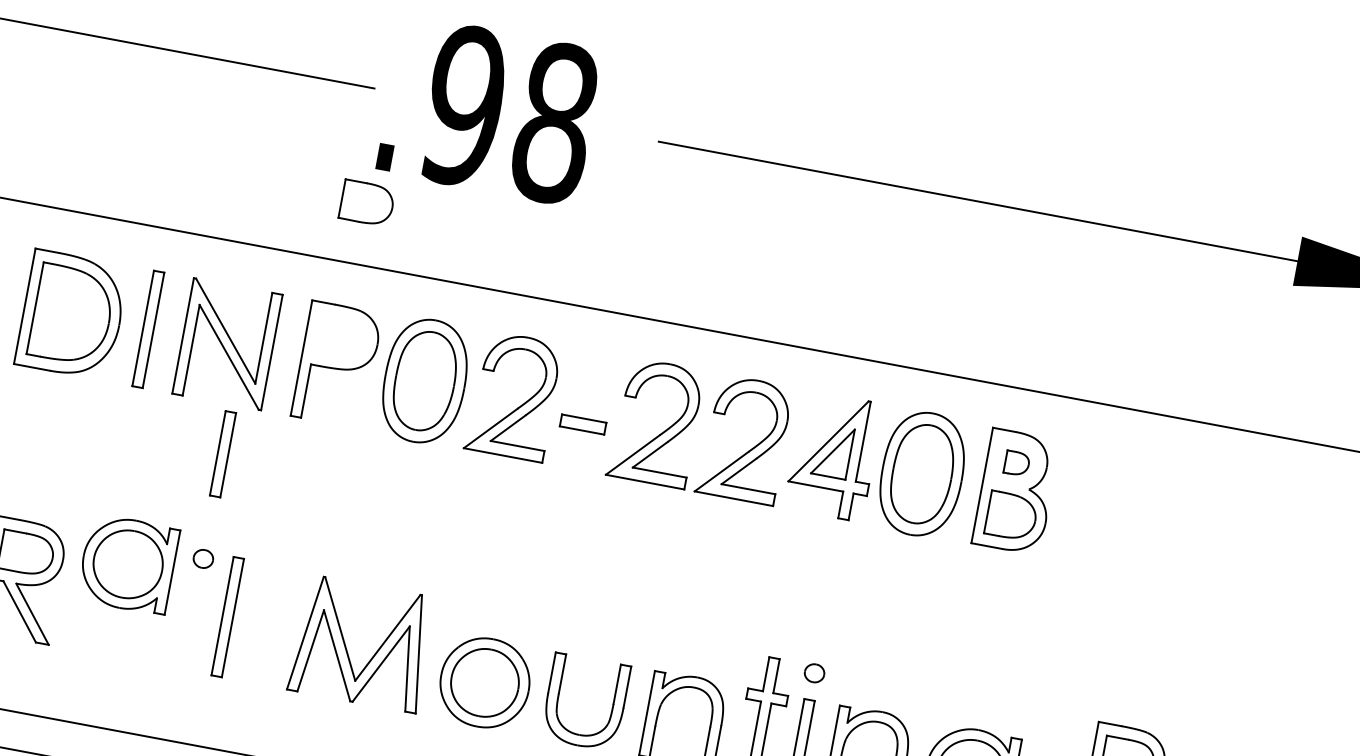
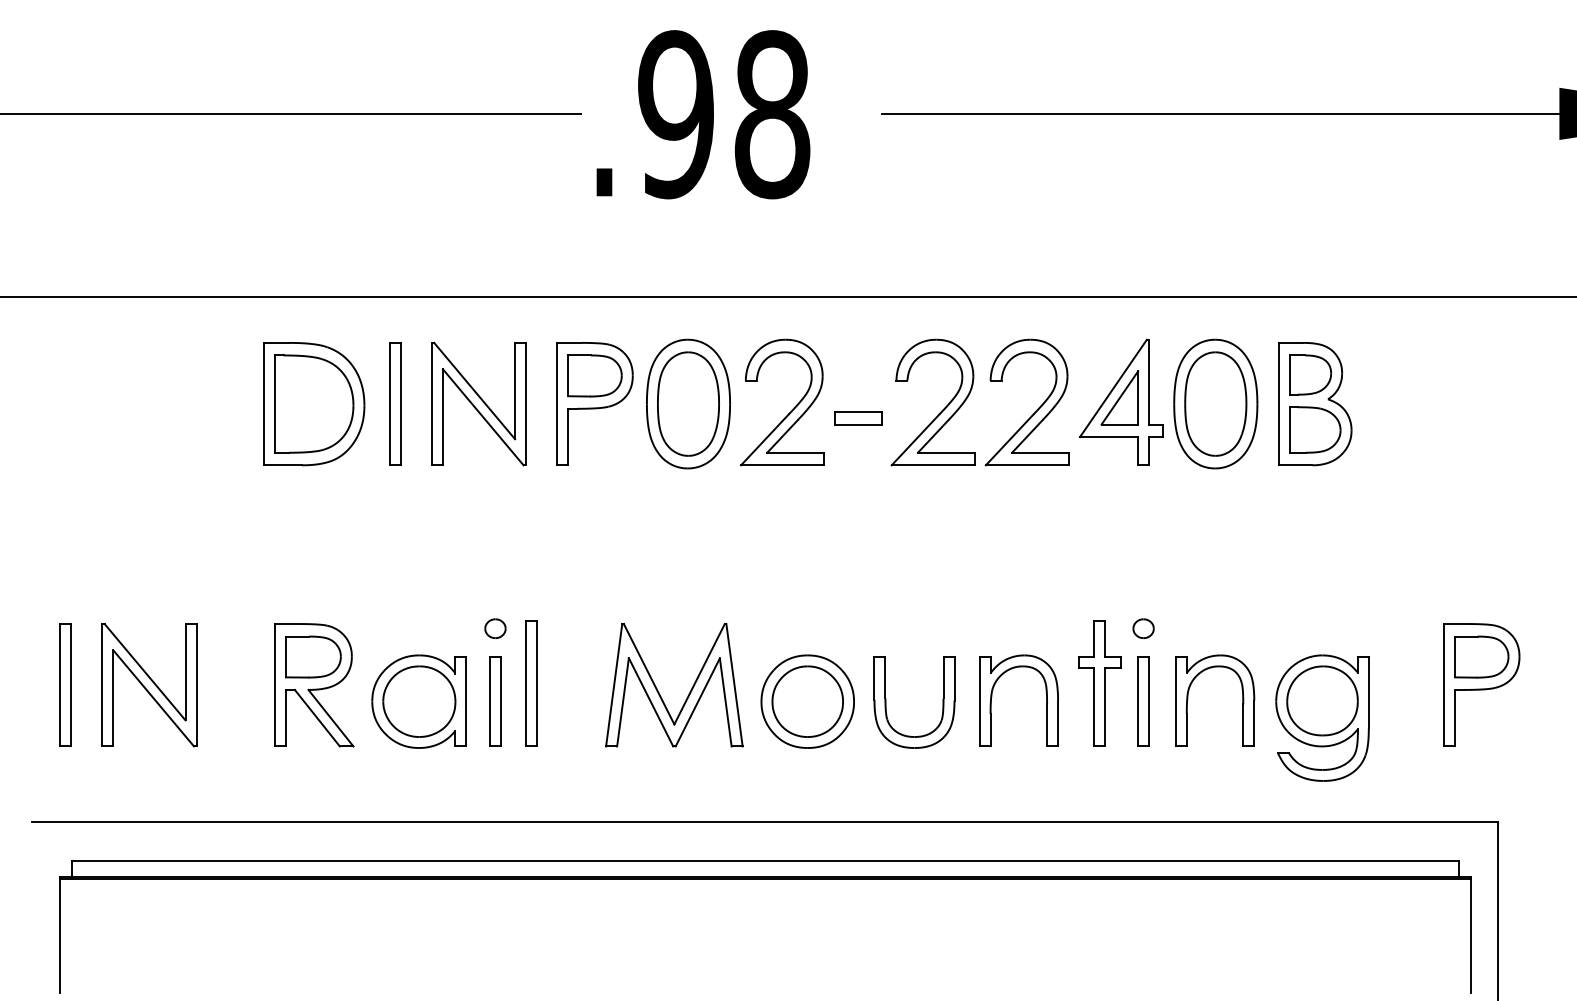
part: (366, 202) -> (594, 375), moved
part: (223, 454) -> (495, 701), moved
part: (1016, 463) -> (1310, 374), size x1.67
part: (127, 564) -> (418, 701), moved

